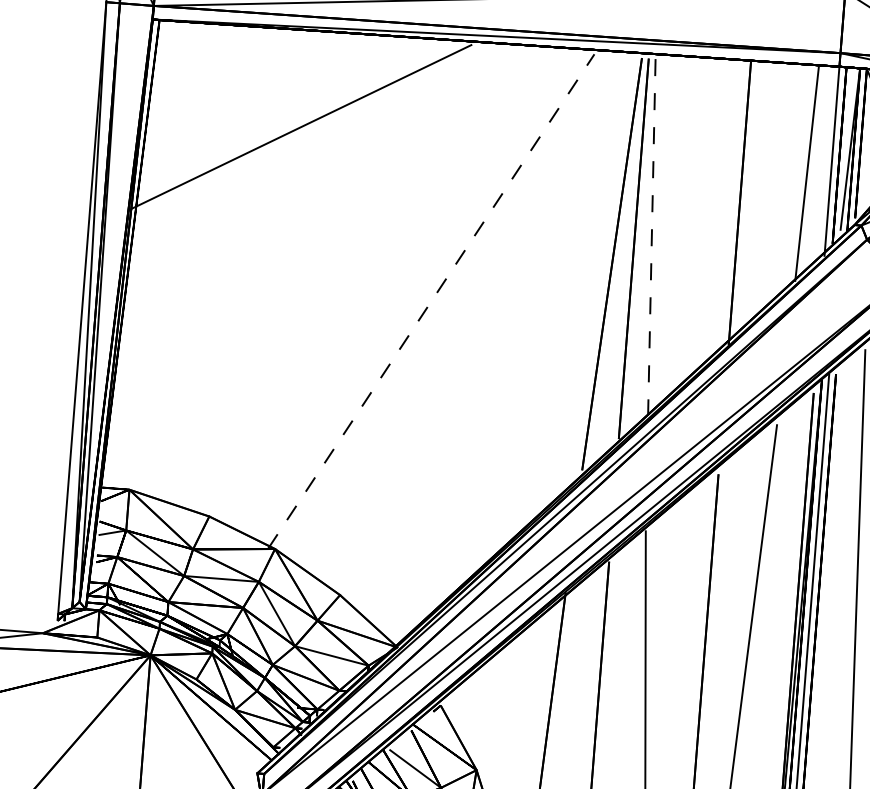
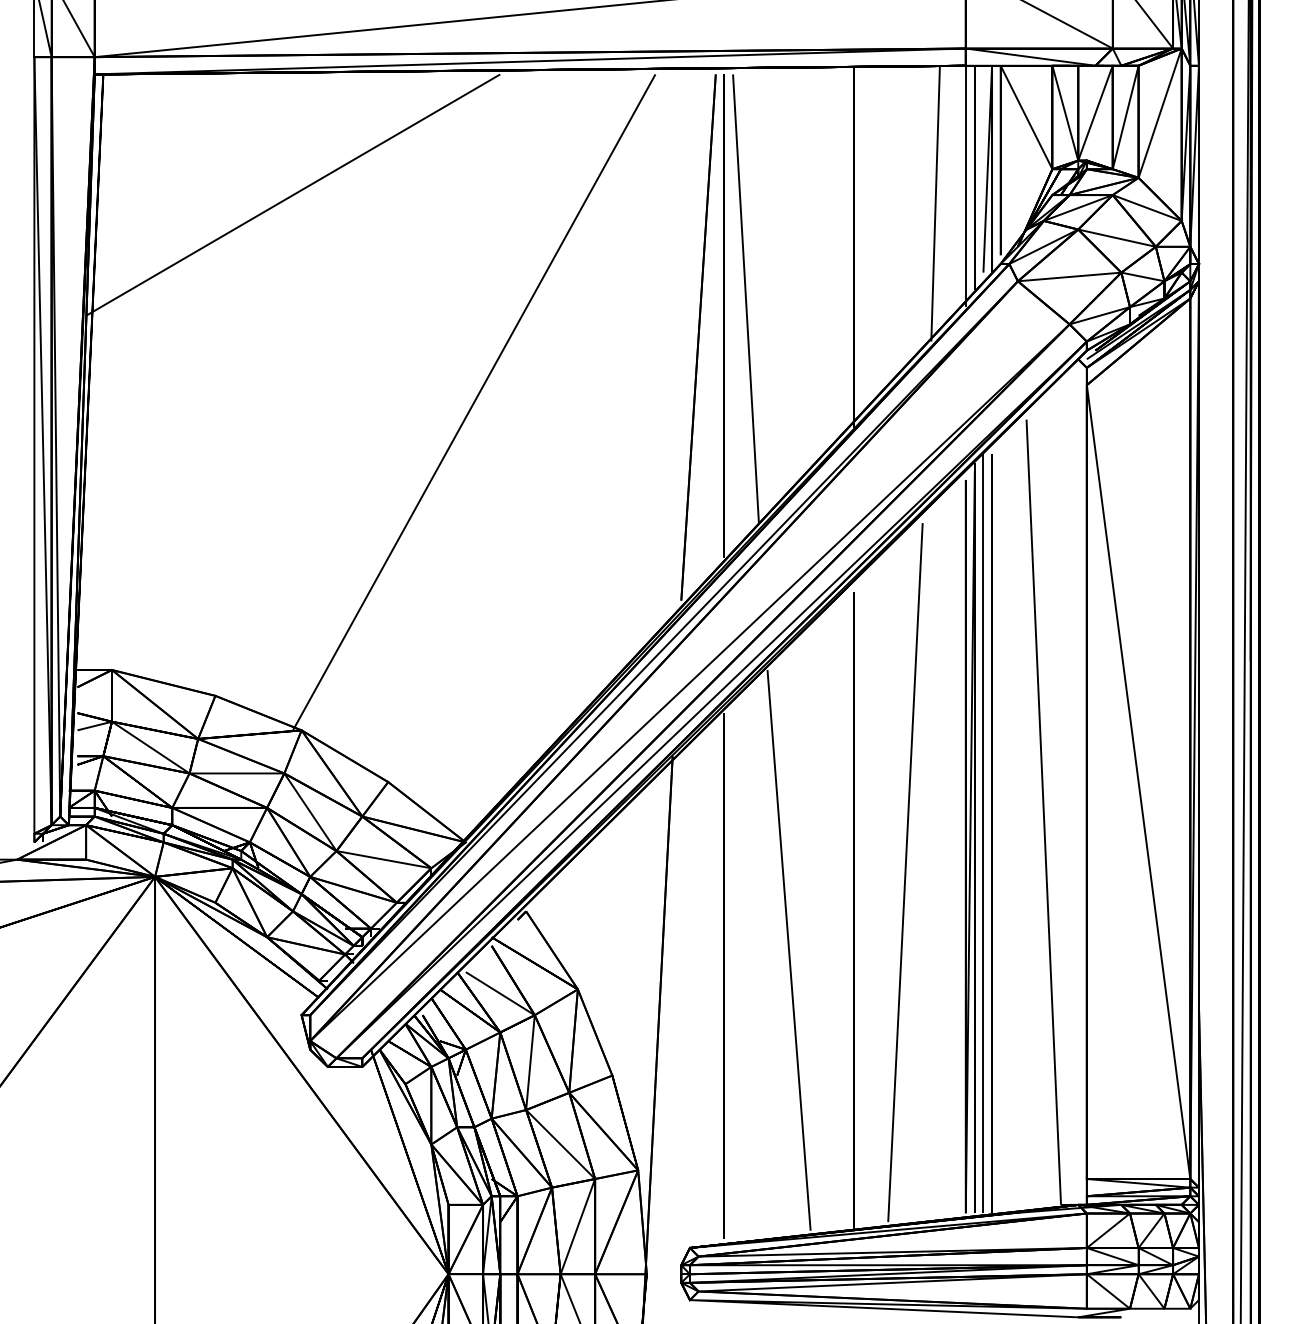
line: (651, 236) -> (745, 298), dashed -> solid
line: (431, 301) -> (474, 402), dashed -> solid

